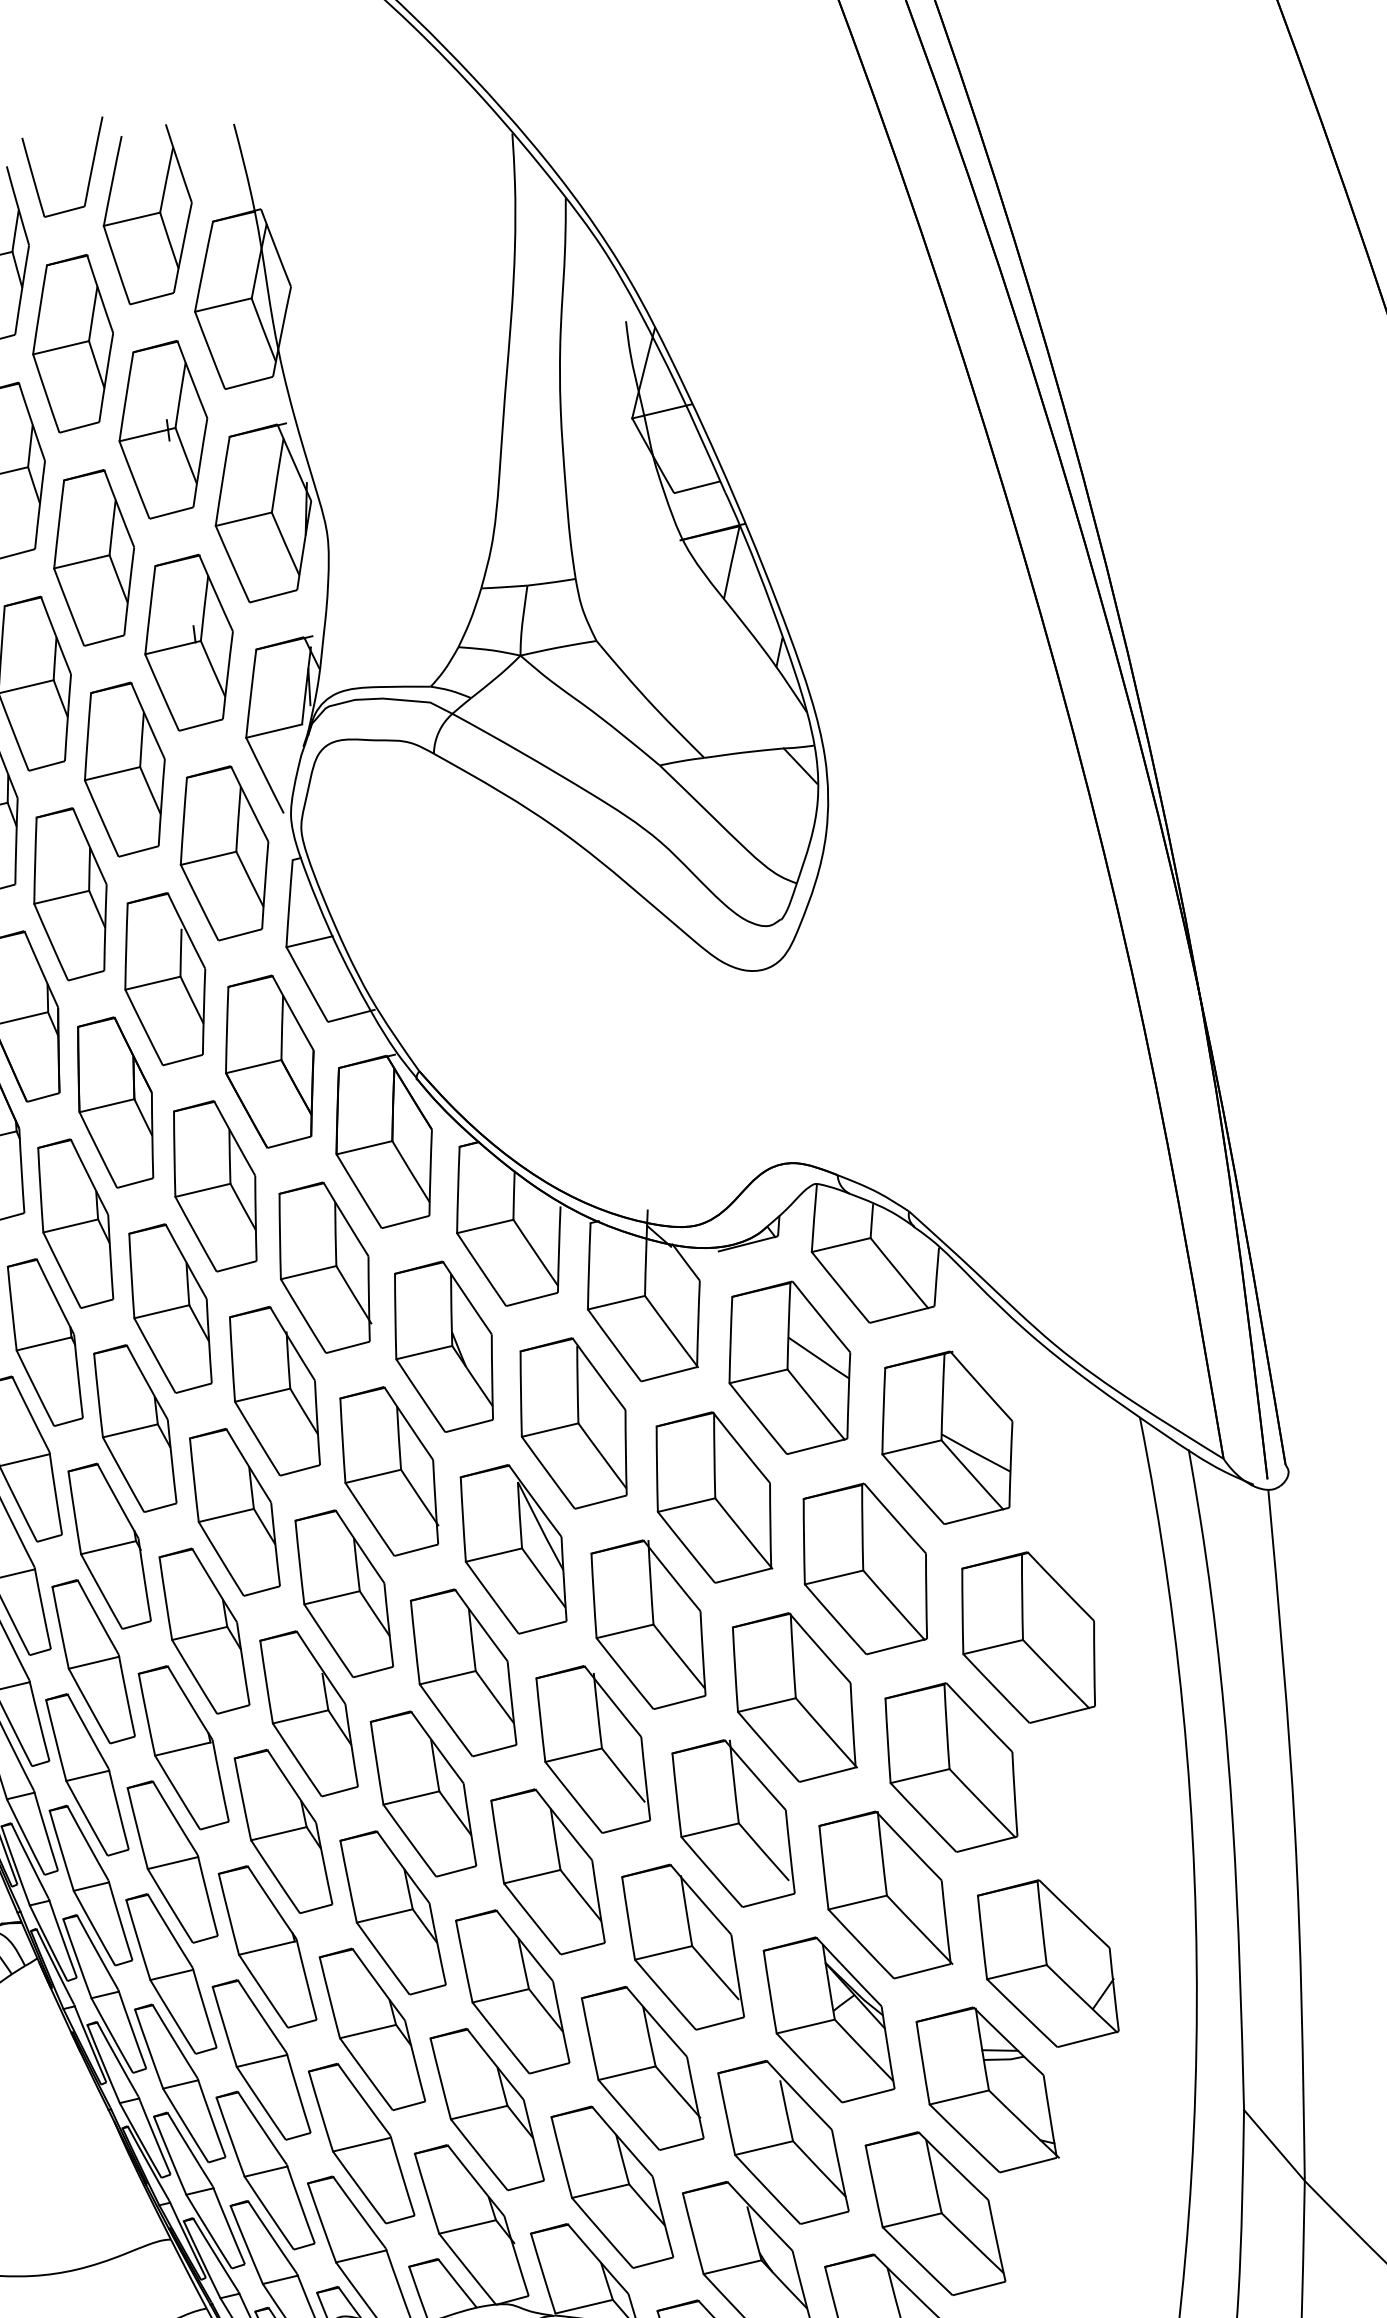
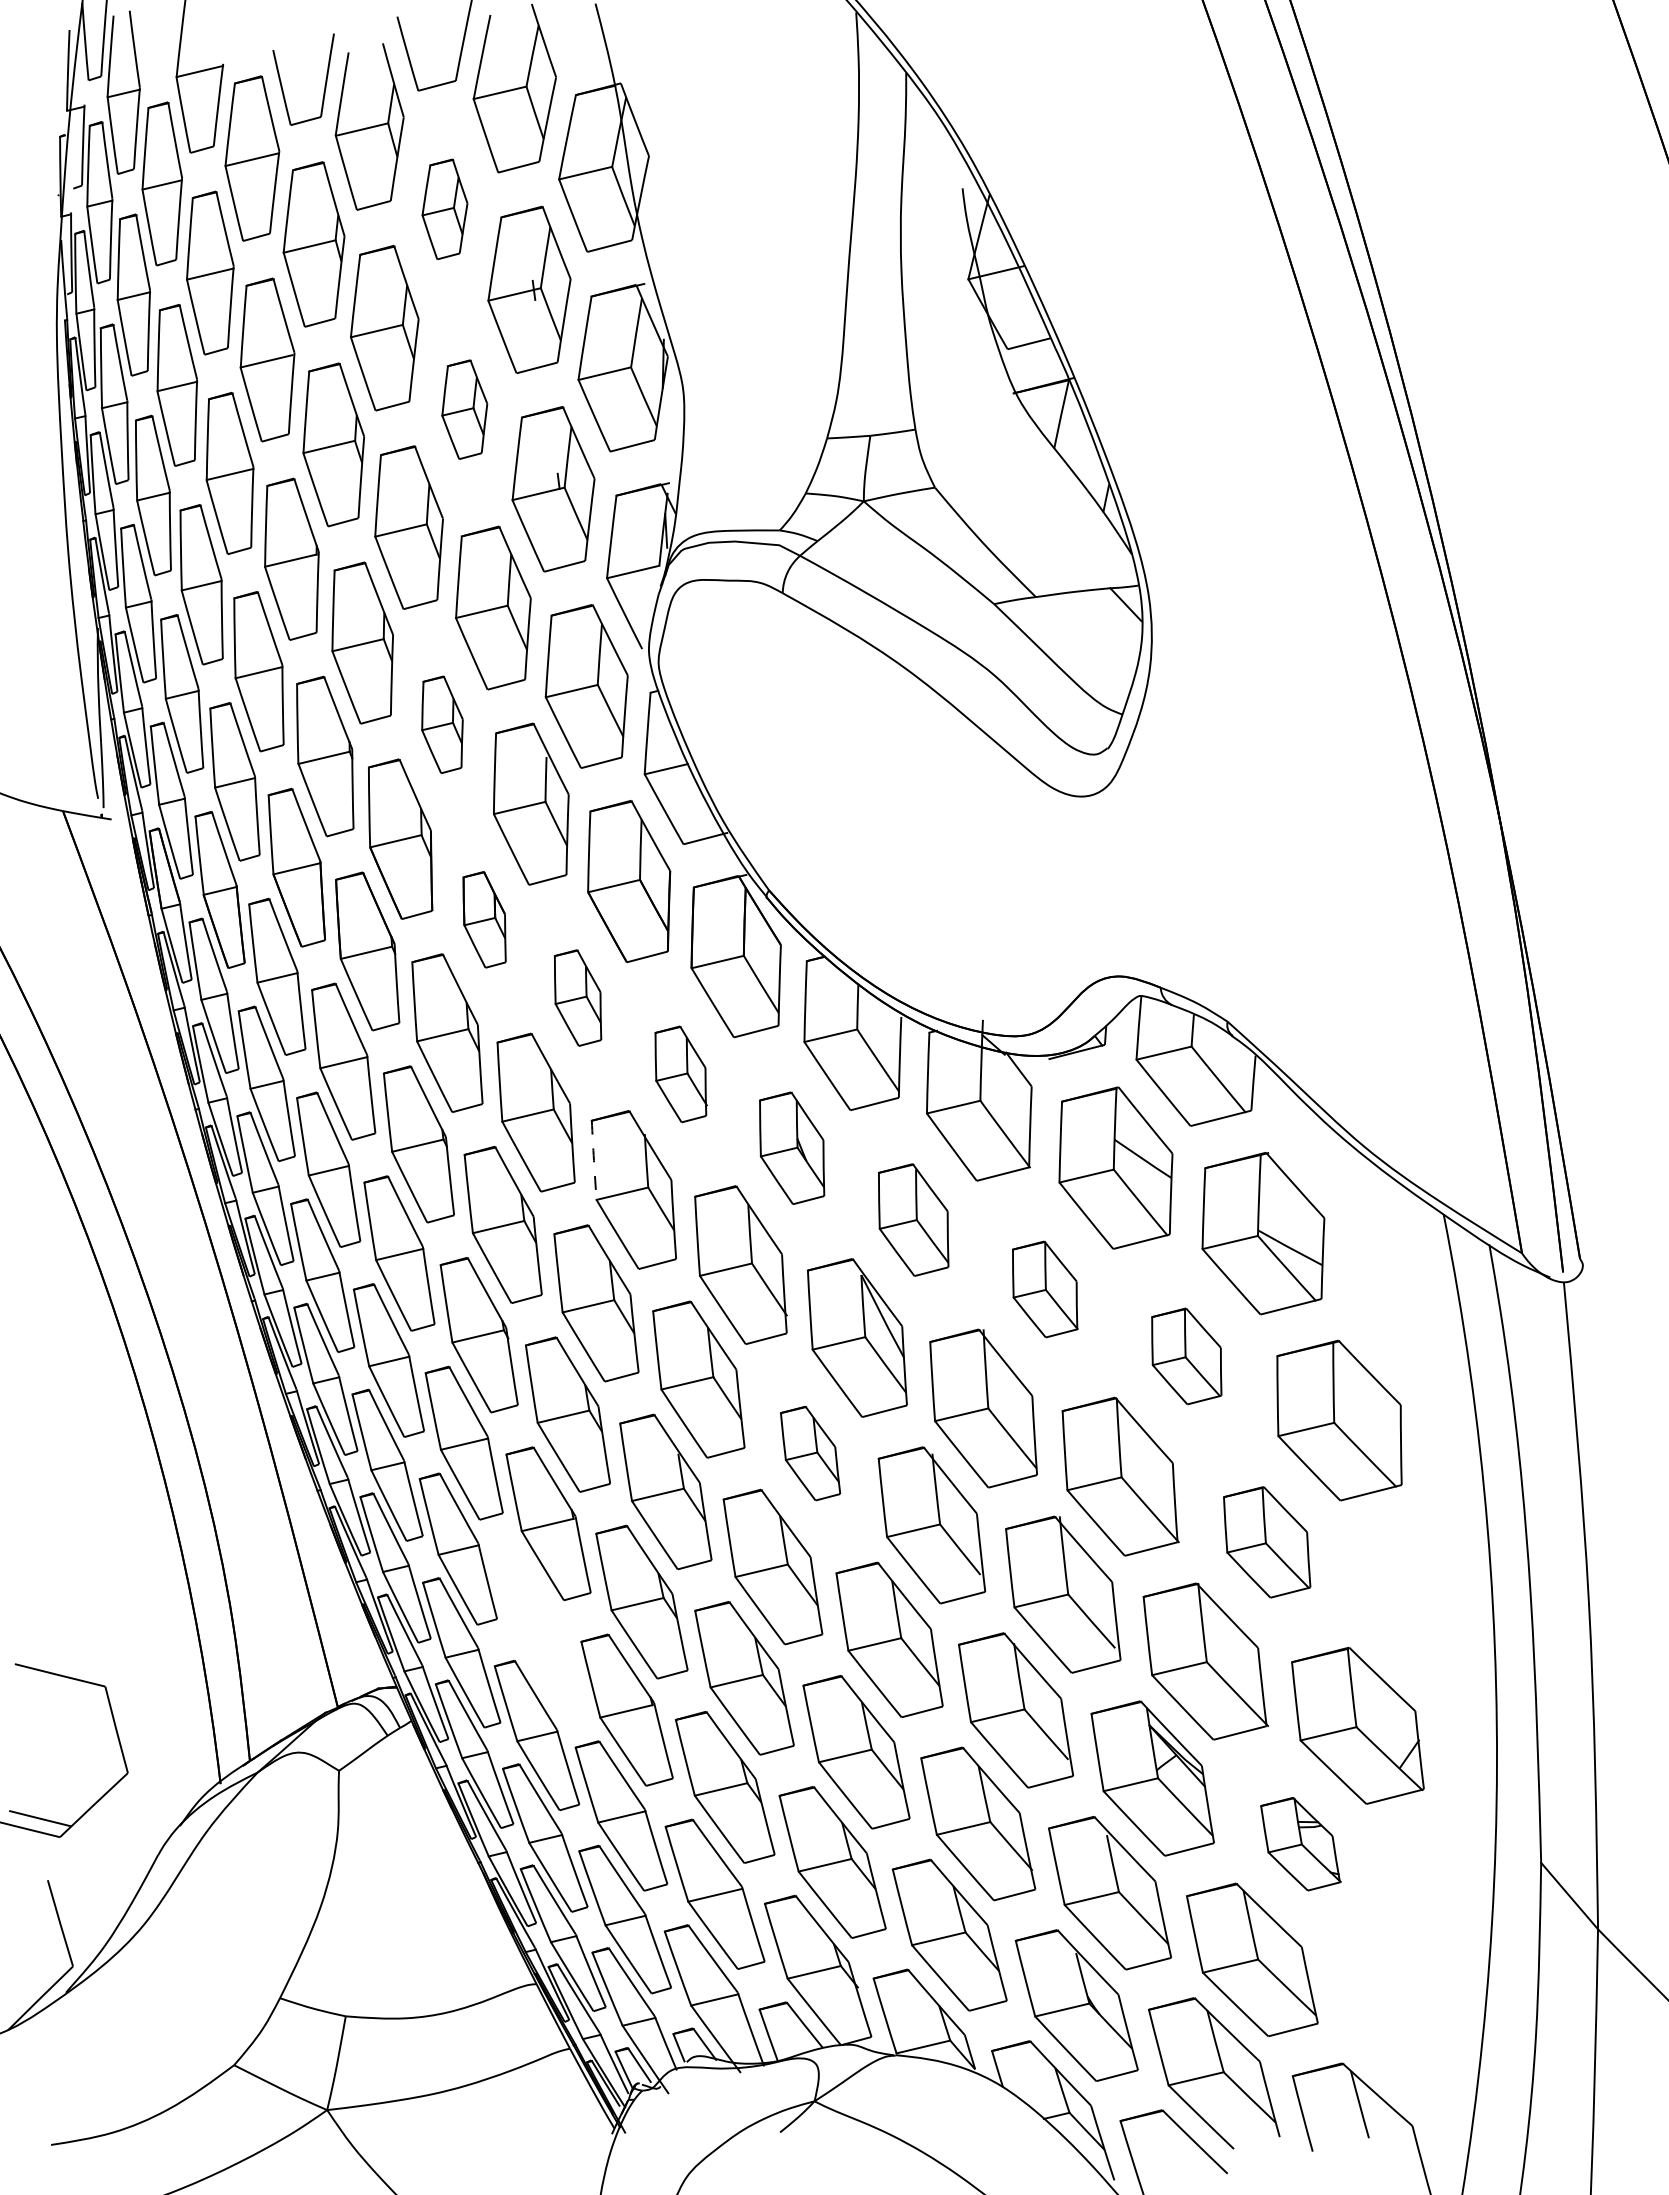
part: (72, 343) -> (444, 209), size x0.6
part: (93, 557) -> (464, 409), size x0.6
part: (70, 894) -> (442, 724), size x0.6
part: (115, 1102) -> (484, 919), size x0.6
part: (214, 1185) -> (577, 997), size x0.6
part: (325, 1267) -> (681, 1074), size x0.6
part: (443, 1345) -> (791, 1147), size x0.7
arc: (231, 1359) -> (593, 1160), solid -> dashed
part: (573, 1422) -> (913, 1219), size x0.7
part: (714, 1497) -> (1045, 1289), size x0.6
part: (865, 1569) -> (1186, 1356), size x0.6
part: (463, 1672) -> (810, 1453), size x0.6
part: (950, 1767) -> (1266, 1542), size x0.7
part: (172, 1861) -> (538, 1630), removed
part: (986, 2090) -> (1300, 1844), size x0.6

